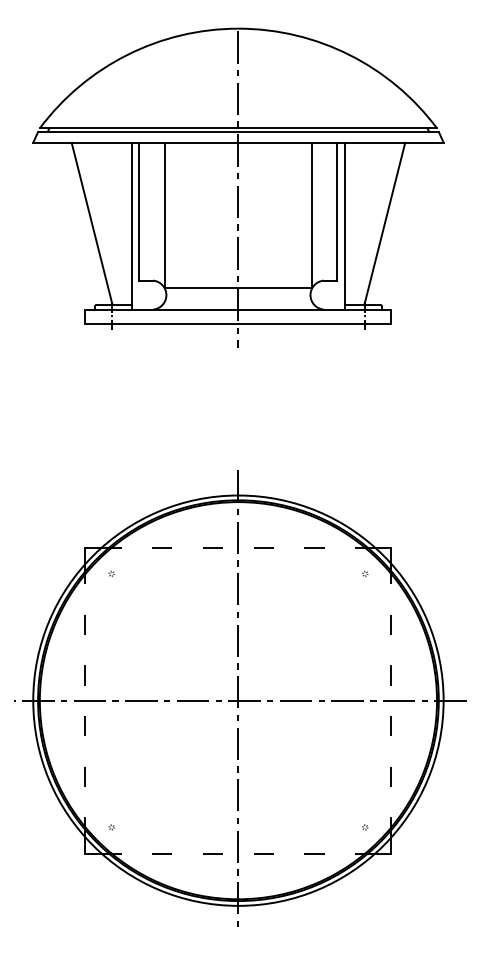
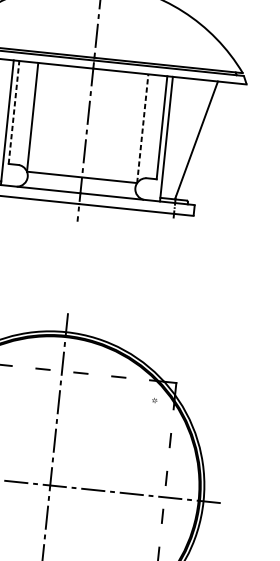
line: (139, 211) -> (14, 112), solid -> dashed
line: (312, 215) -> (143, 128), solid -> dashed

